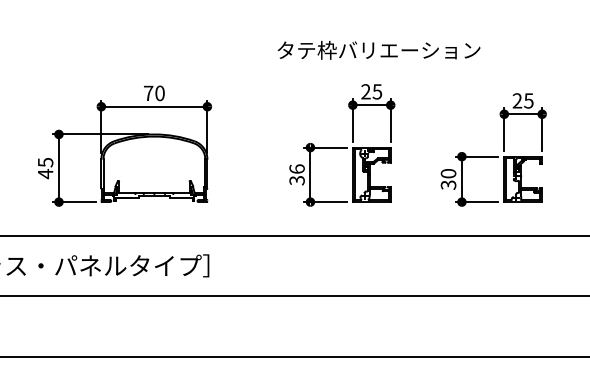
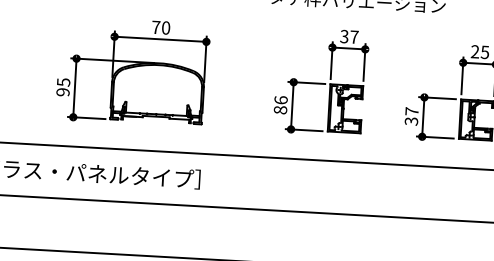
text: (371, 91) -> (349, 36), 25 -> 37
text: (448, 173) -> (411, 111), 30 -> 37
text: (45, 174) -> (62, 92), 45 -> 95
text: (296, 180) -> (280, 110), 36 -> 86

